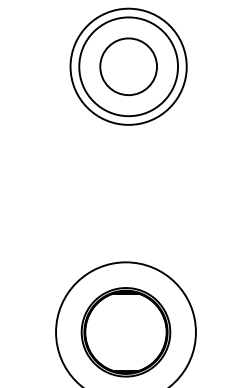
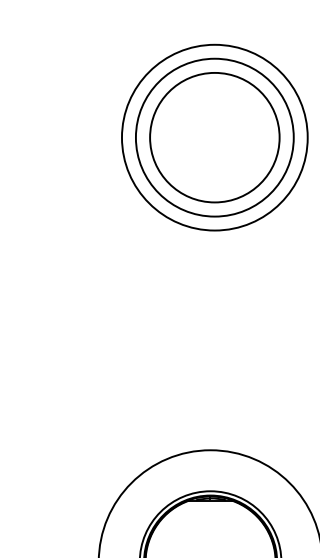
circle: (128, 66) -> (214, 137), size x1.43

